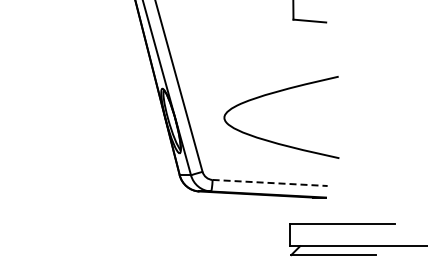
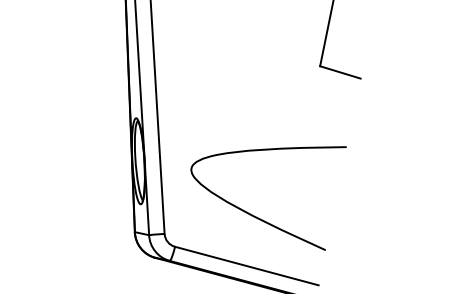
curve: (275, 93) -> (262, 151), moved
line: (270, 182) -> (247, 265), dashed -> solid

